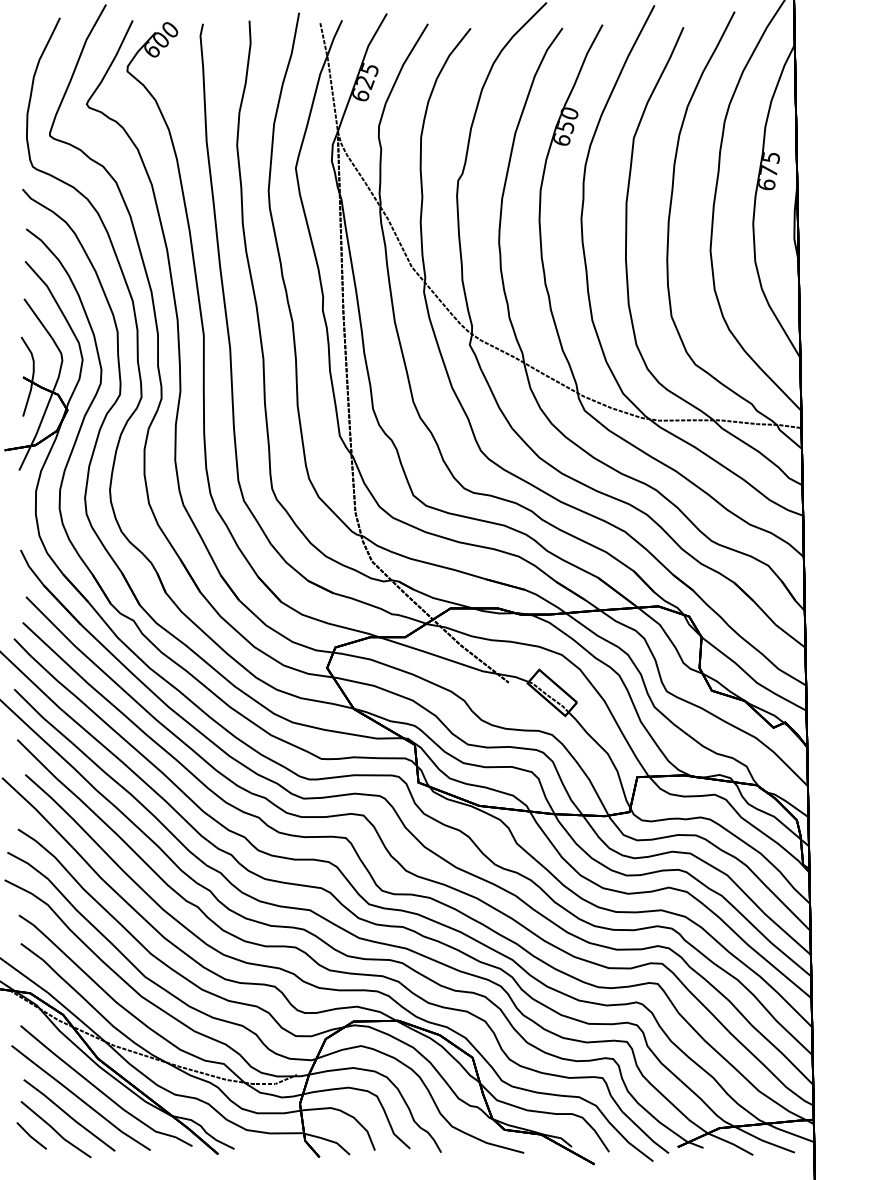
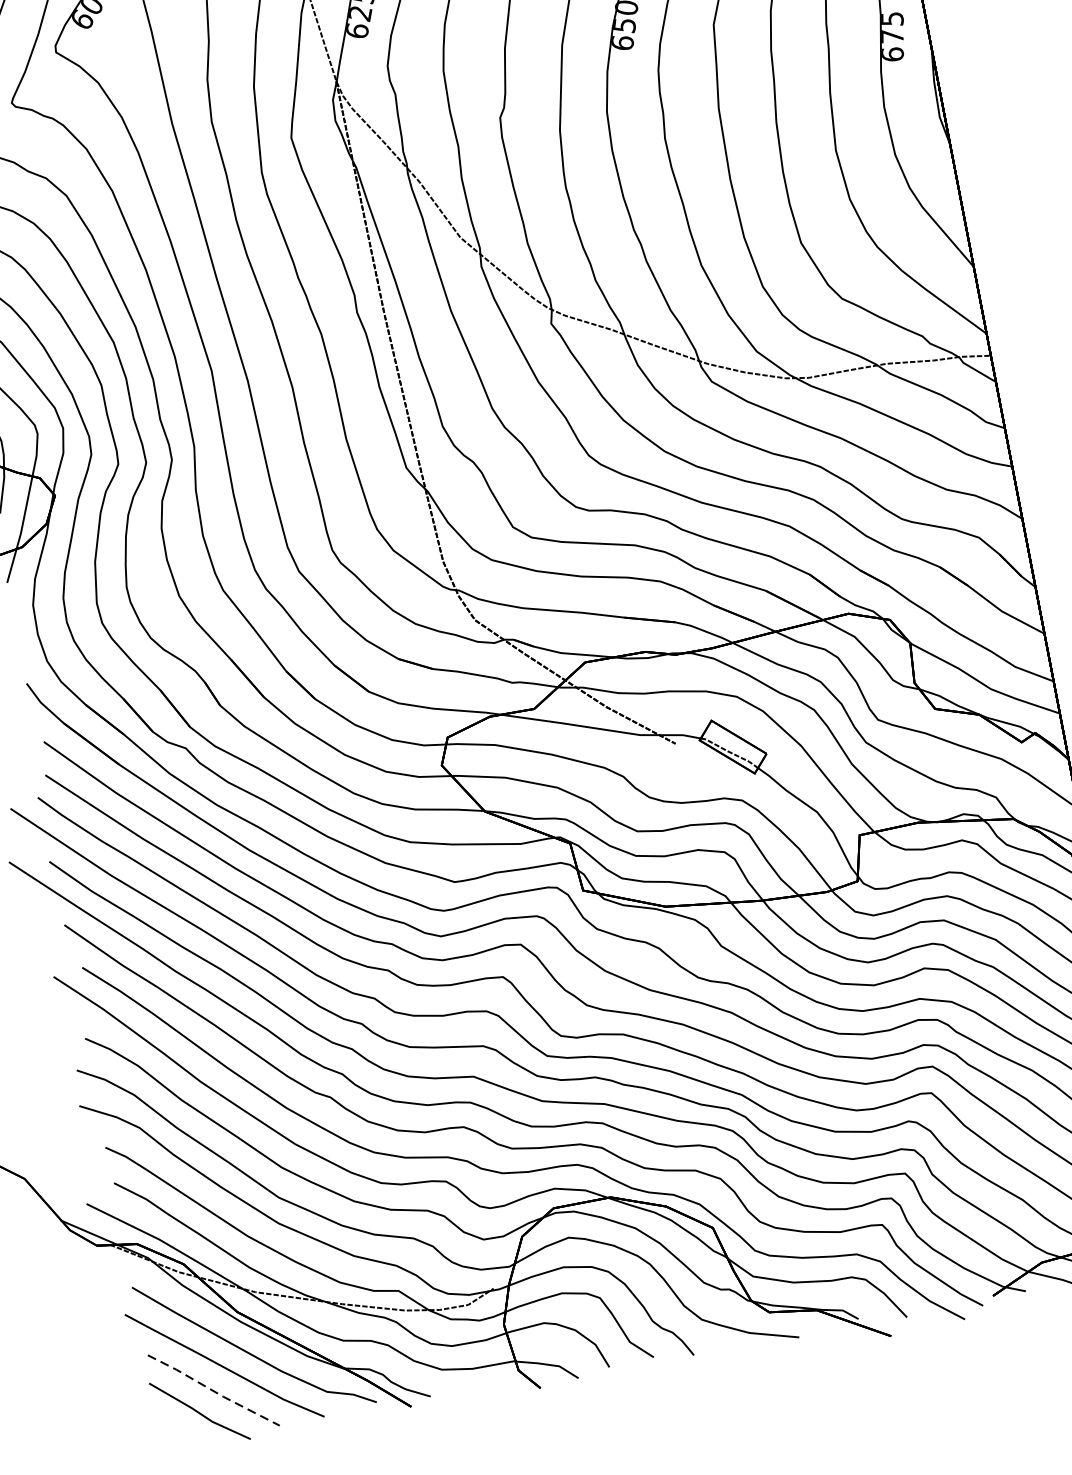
line: (69, 1116) -> (214, 1391), solid -> dashed
line: (30, 1135) -> (168, 1424), removed

